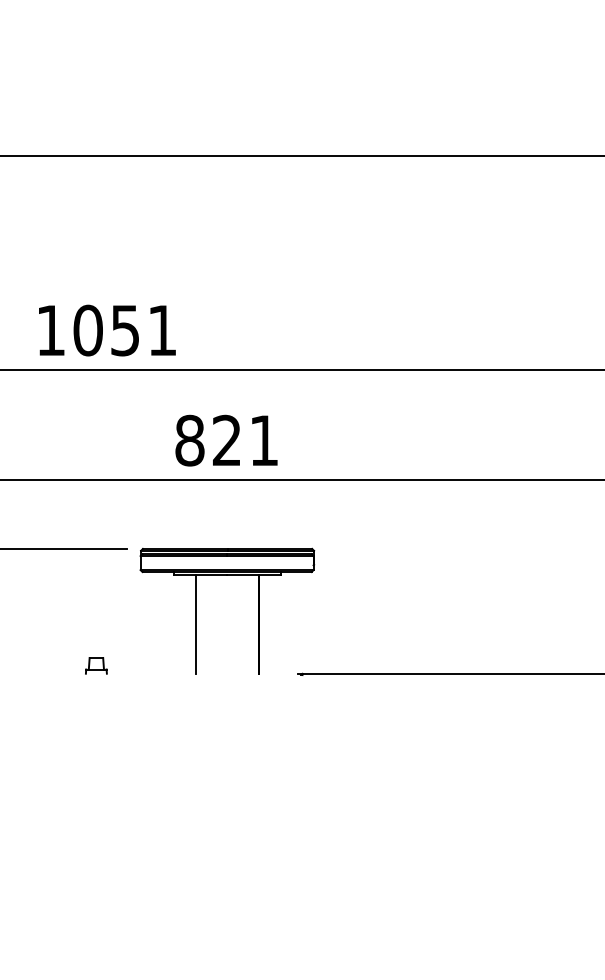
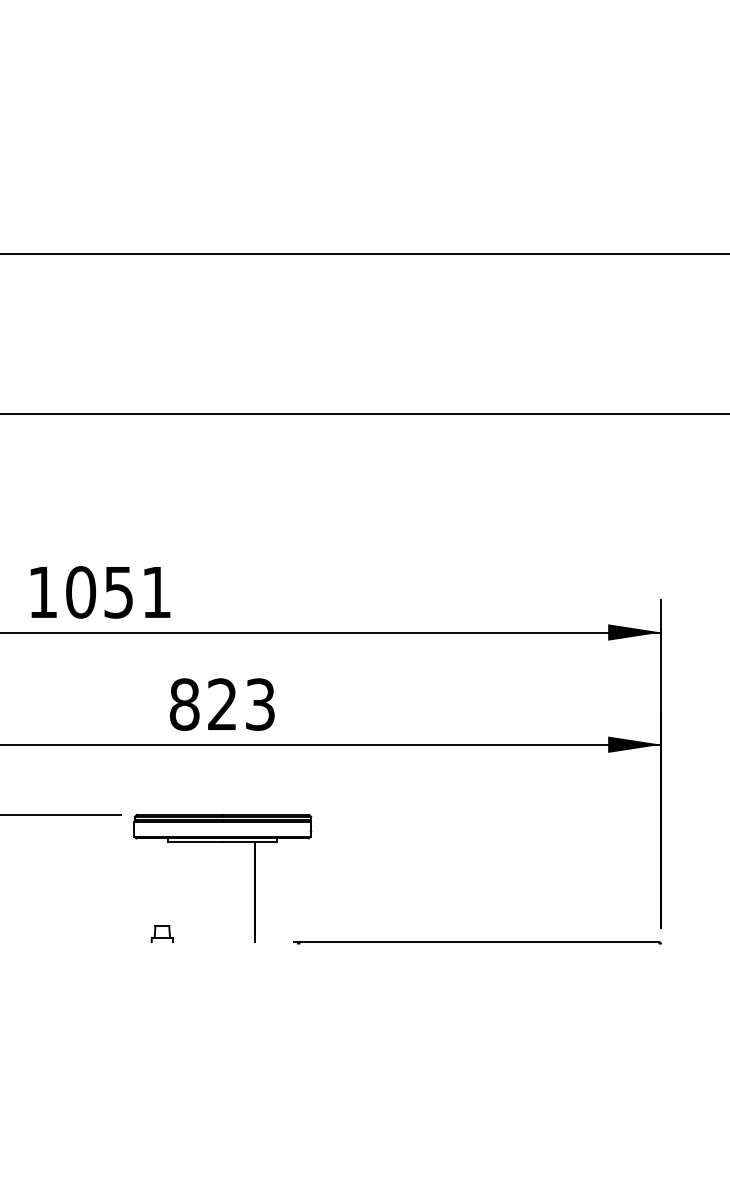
text: (264, 440) -> (260, 704), 821 -> 823
line: (195, 624) -> (190, 891), removed
part: (95, 665) -> (161, 933), moved

